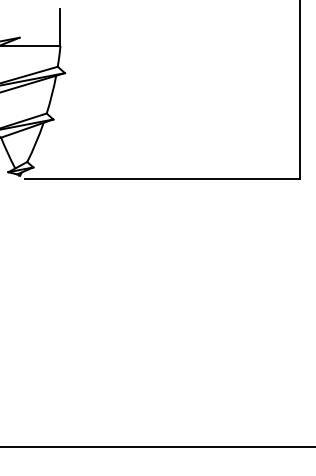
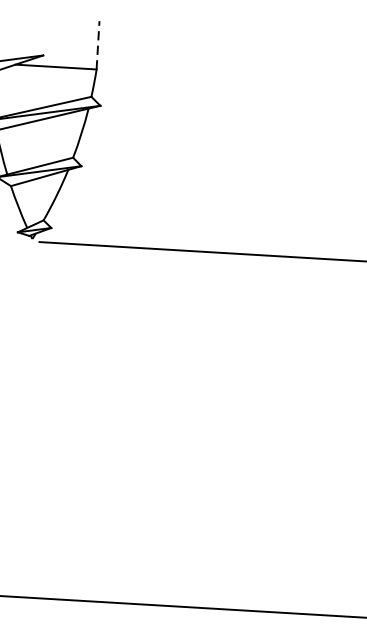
line: (60, 27) -> (98, 45), solid -> dashed

